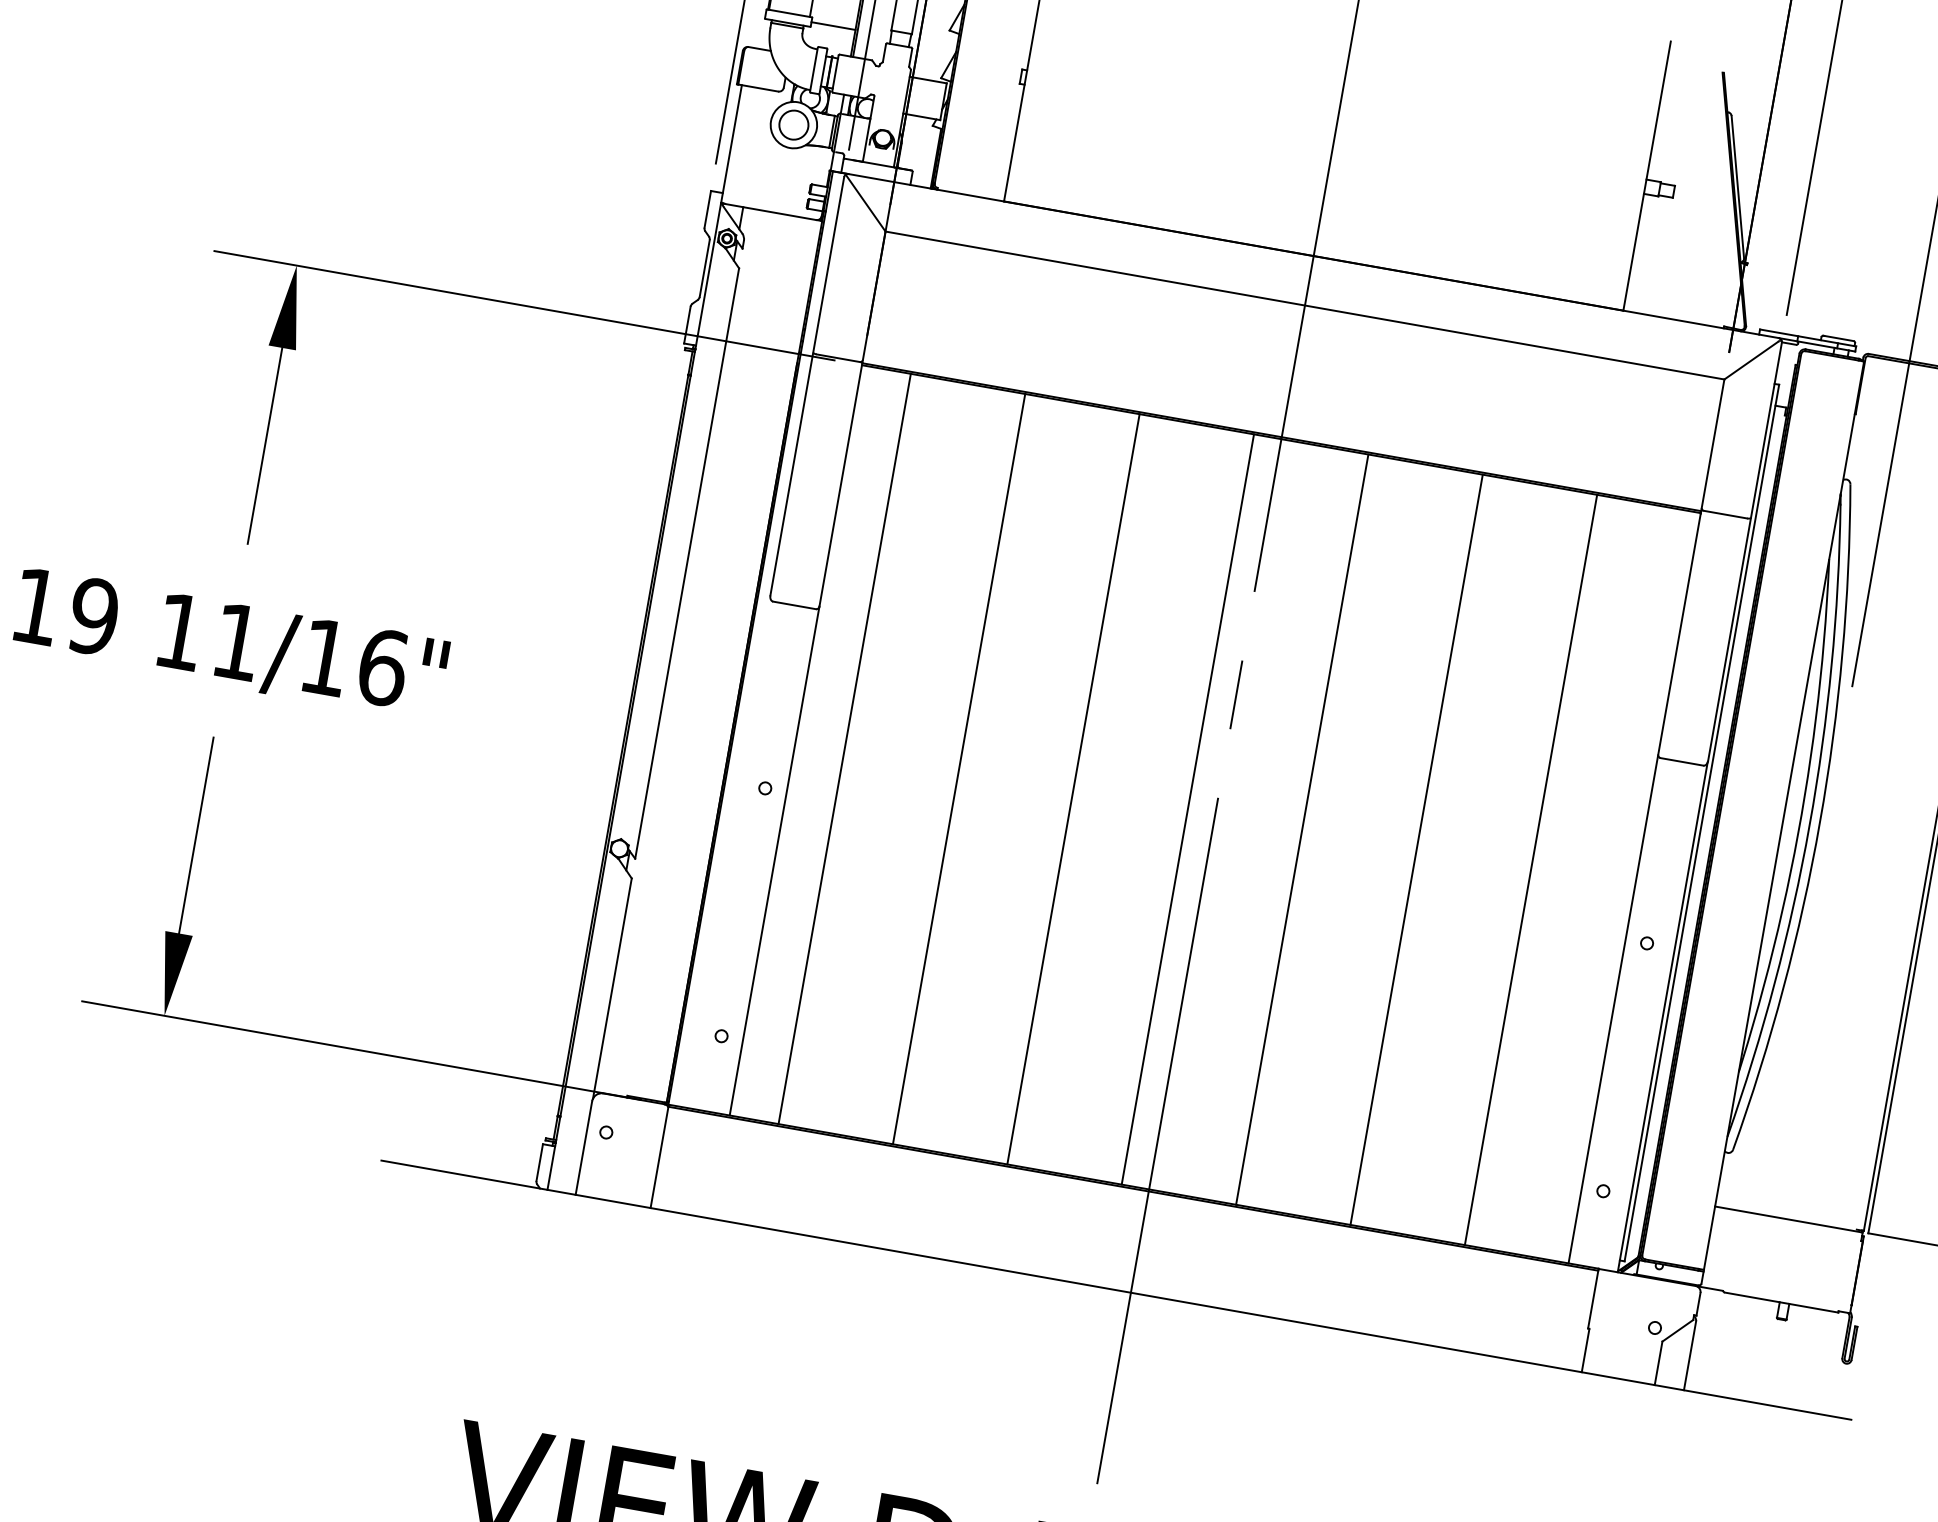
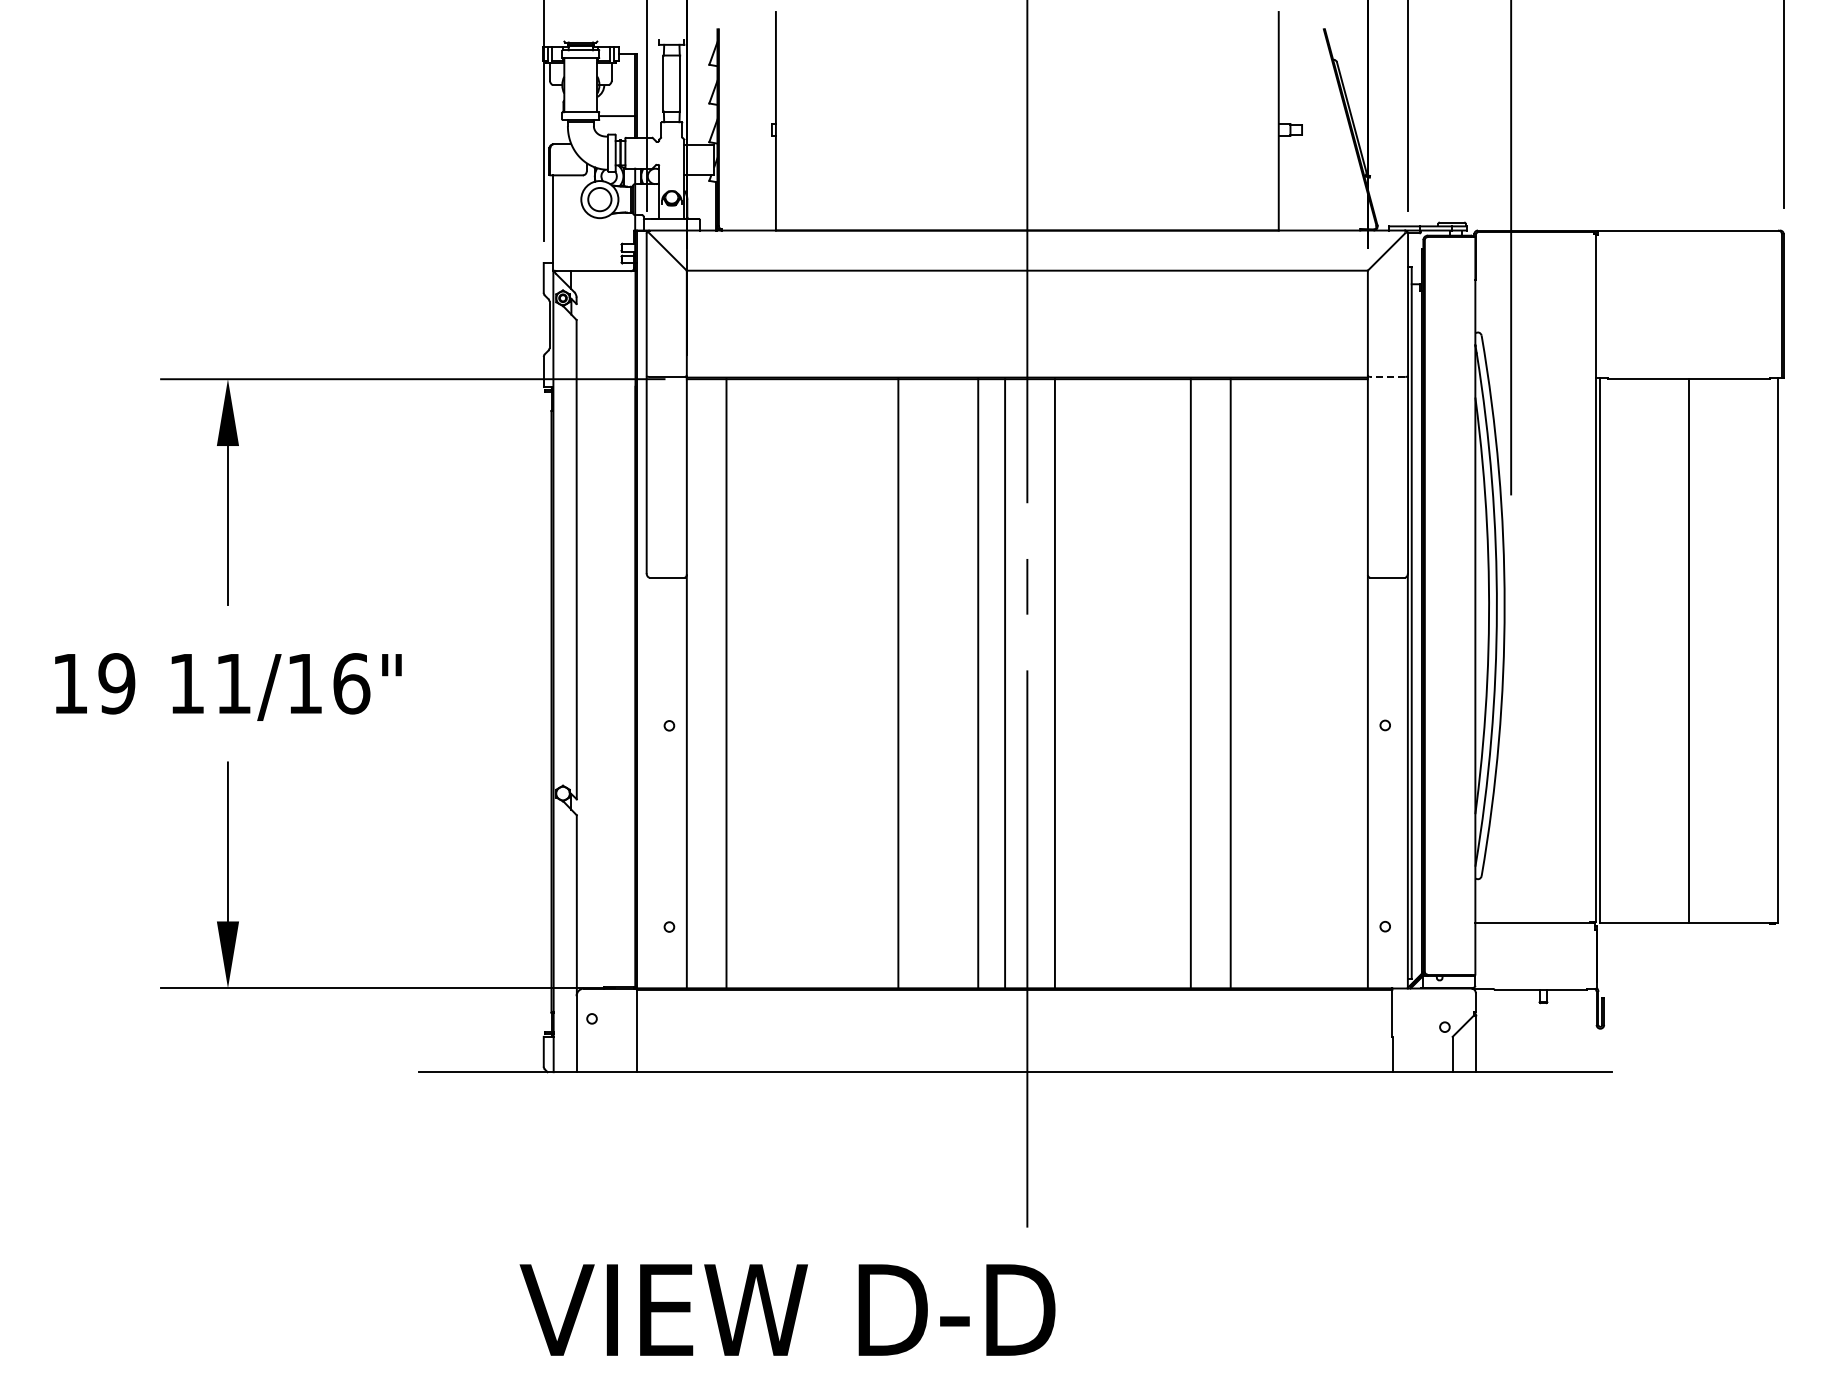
line: (1725, 514) -> (1387, 376), solid -> dashed
line: (959, 768) -> (898, 683), moved
line: (1073, 789) -> (978, 683), moved
line: (1301, 829) -> (1054, 683), moved
line: (1530, 869) -> (1230, 683), moved

